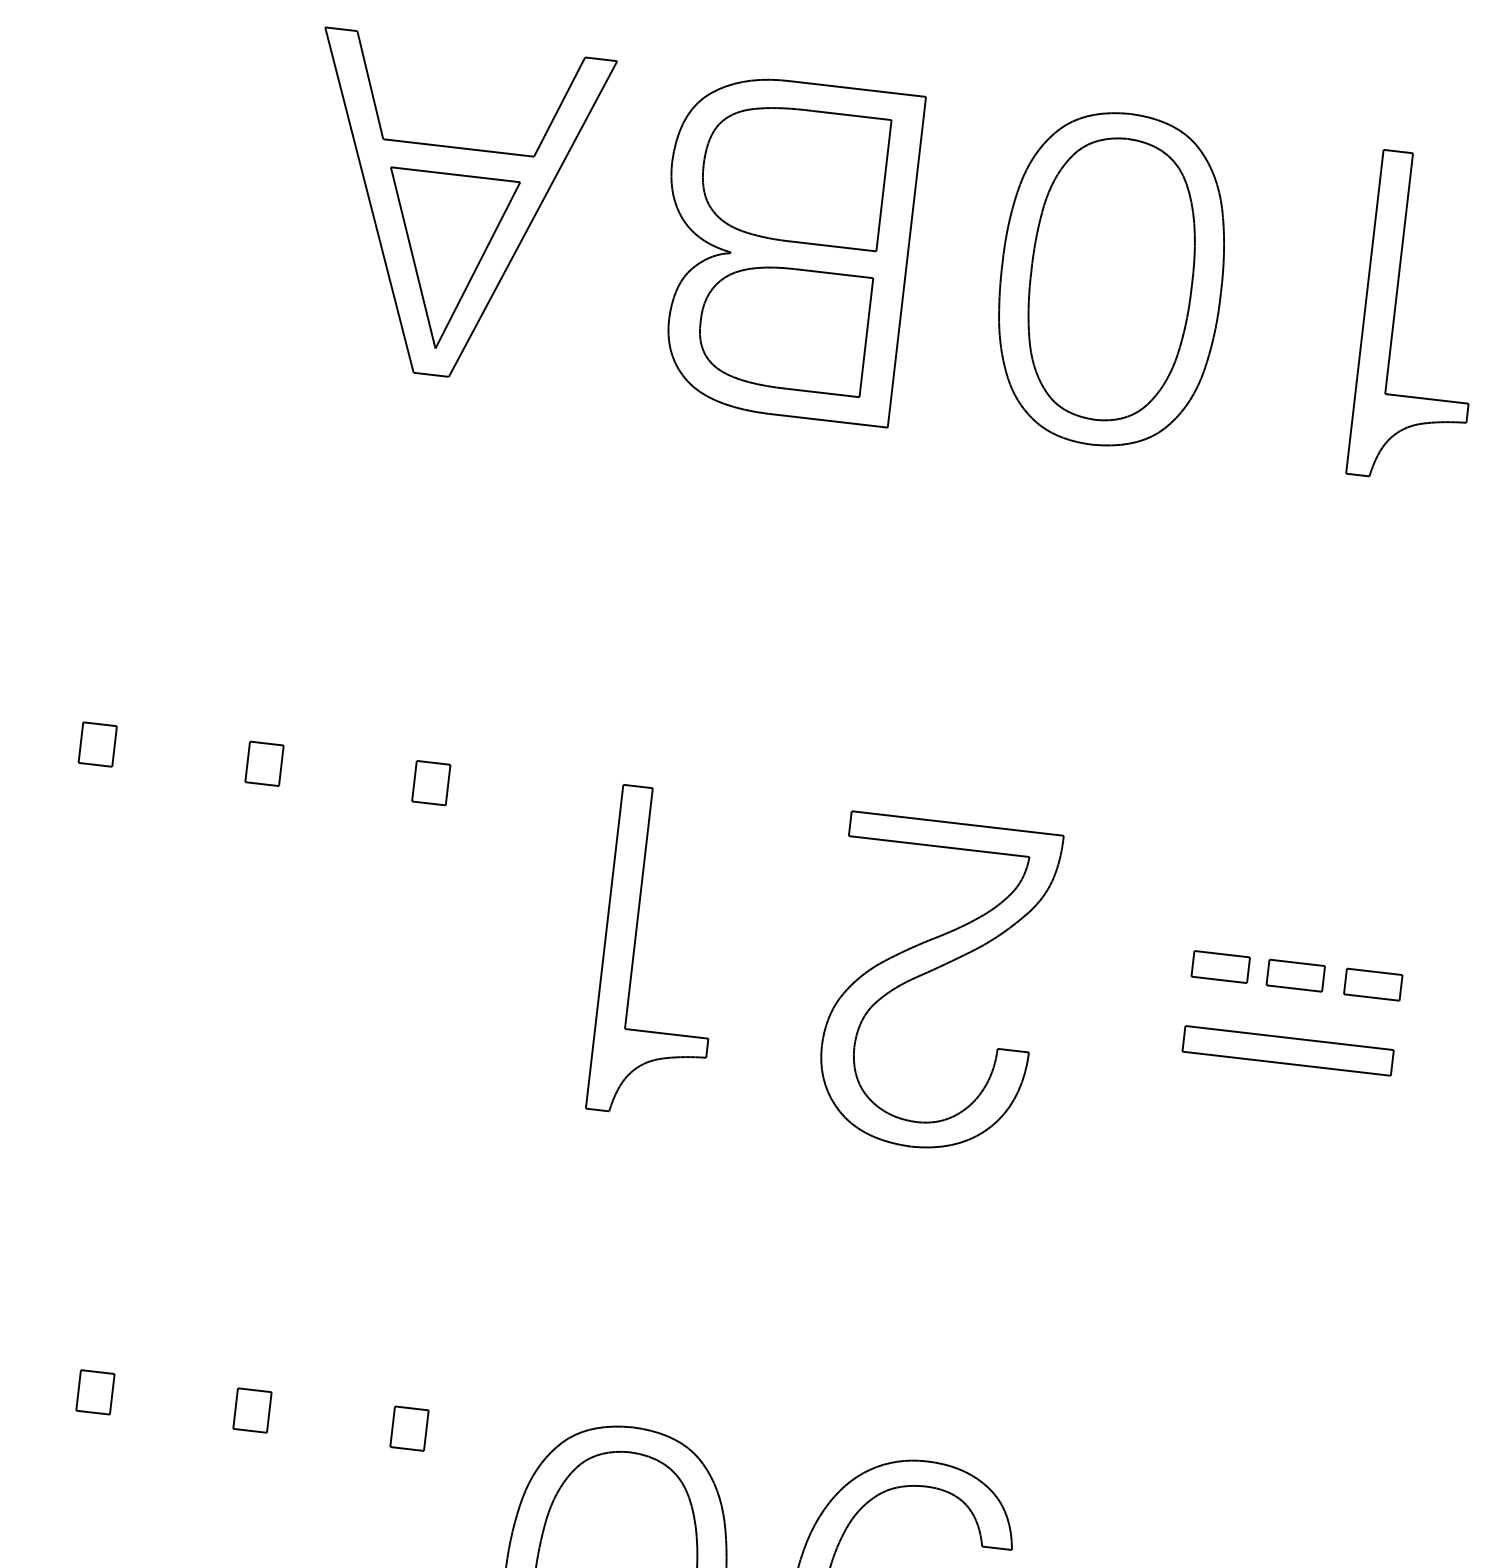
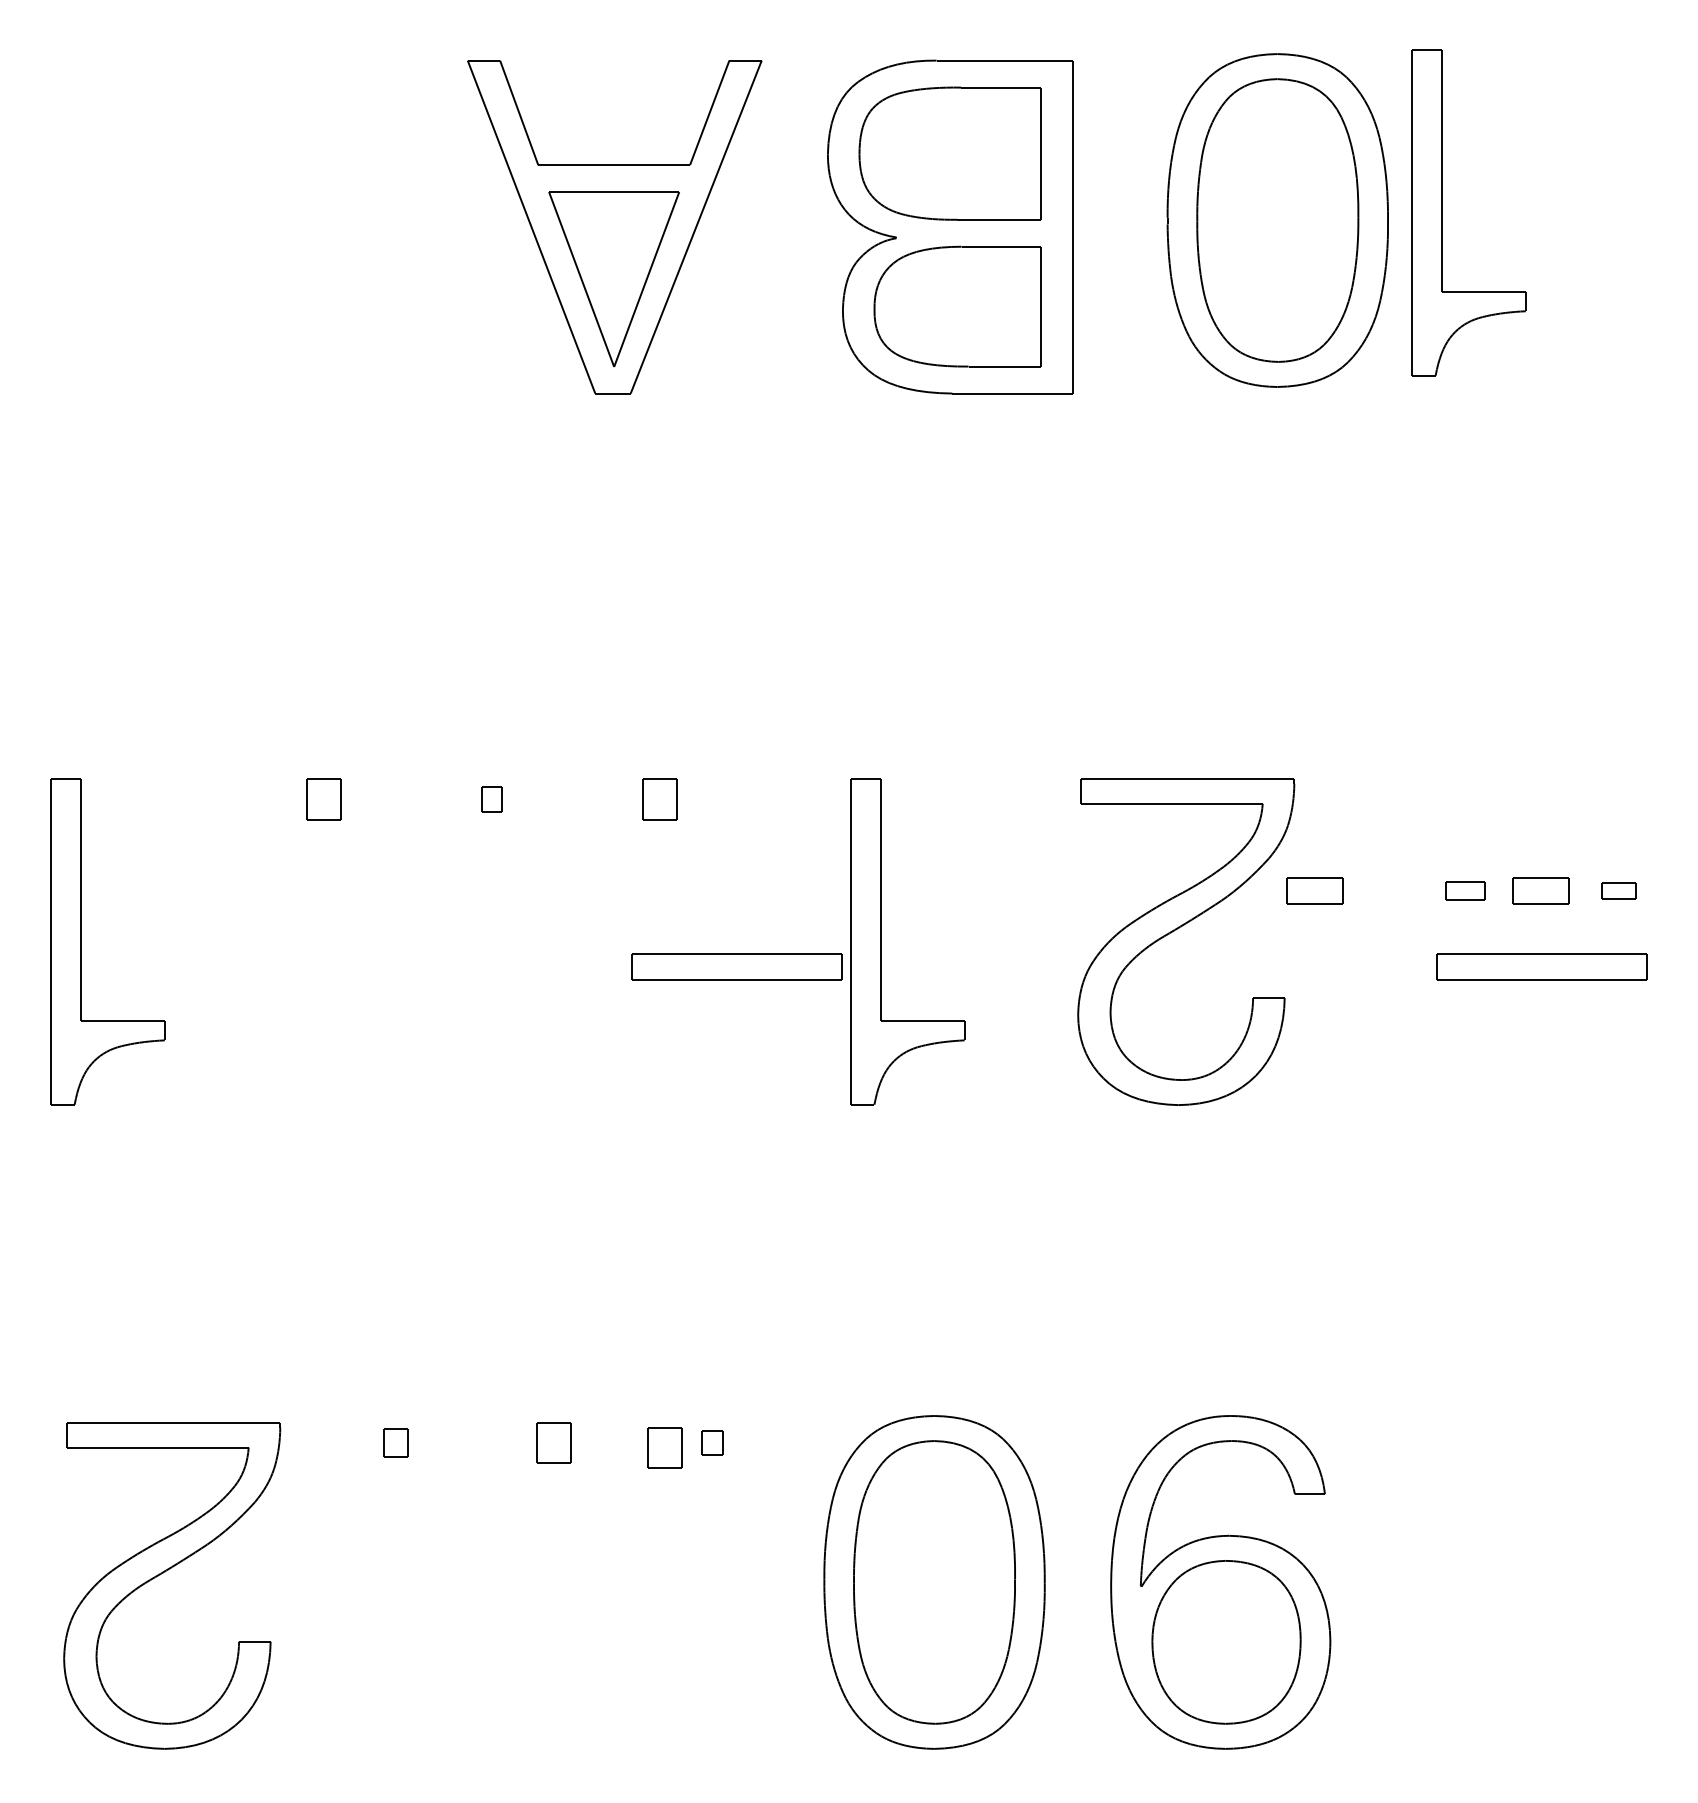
part: (1394, 315) -> (1442, 212), moved
part: (263, 764) -> (491, 799), size x0.6
part: (1070, 949) -> (1314, 890), added
part: (488, 958) -> (736, 966), added
part: (1219, 966) -> (1464, 890), size x0.7
part: (1372, 984) -> (1618, 890), size x0.6
part: (94, 1391) -> (395, 1442), size x0.7
part: (361, 1427) -> (664, 1447), added
part: (409, 1428) -> (712, 1442), size x0.6

